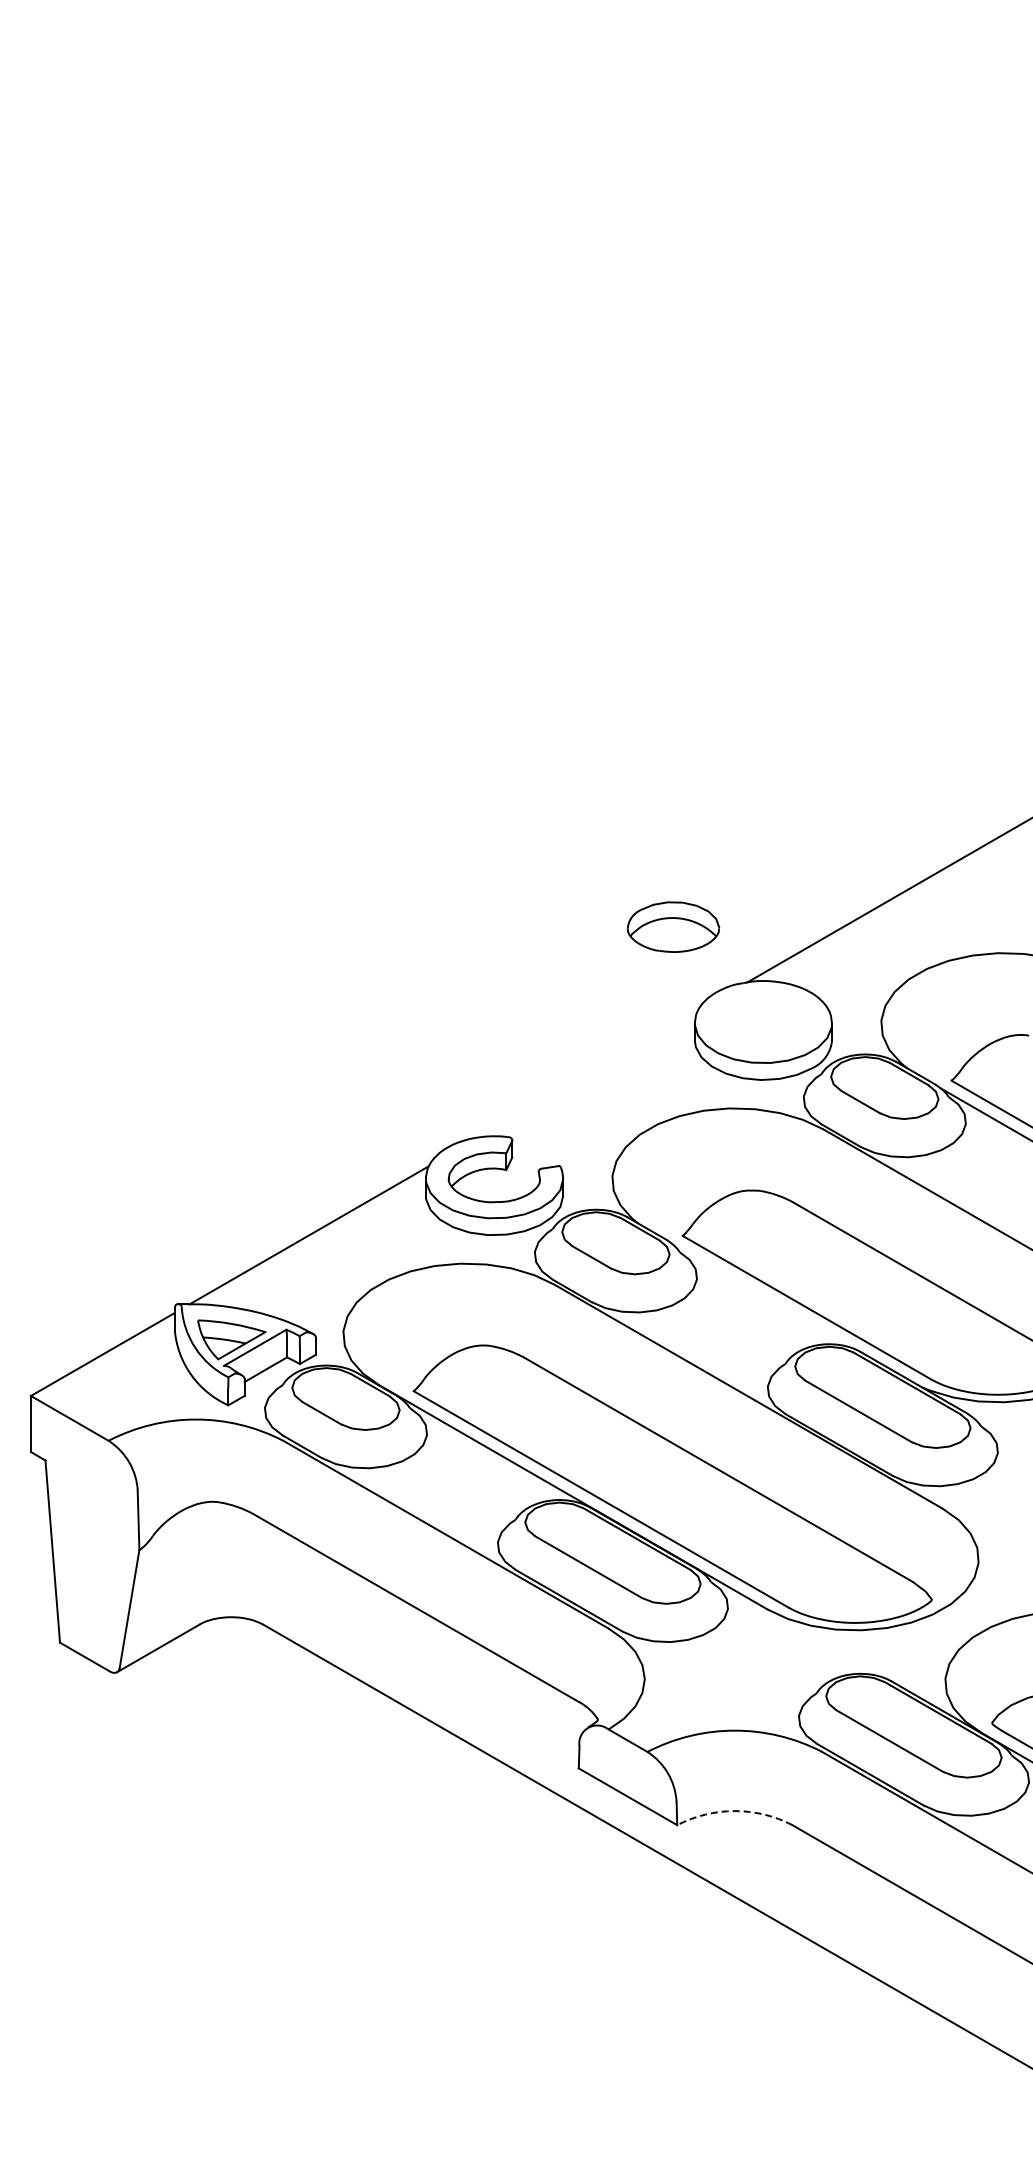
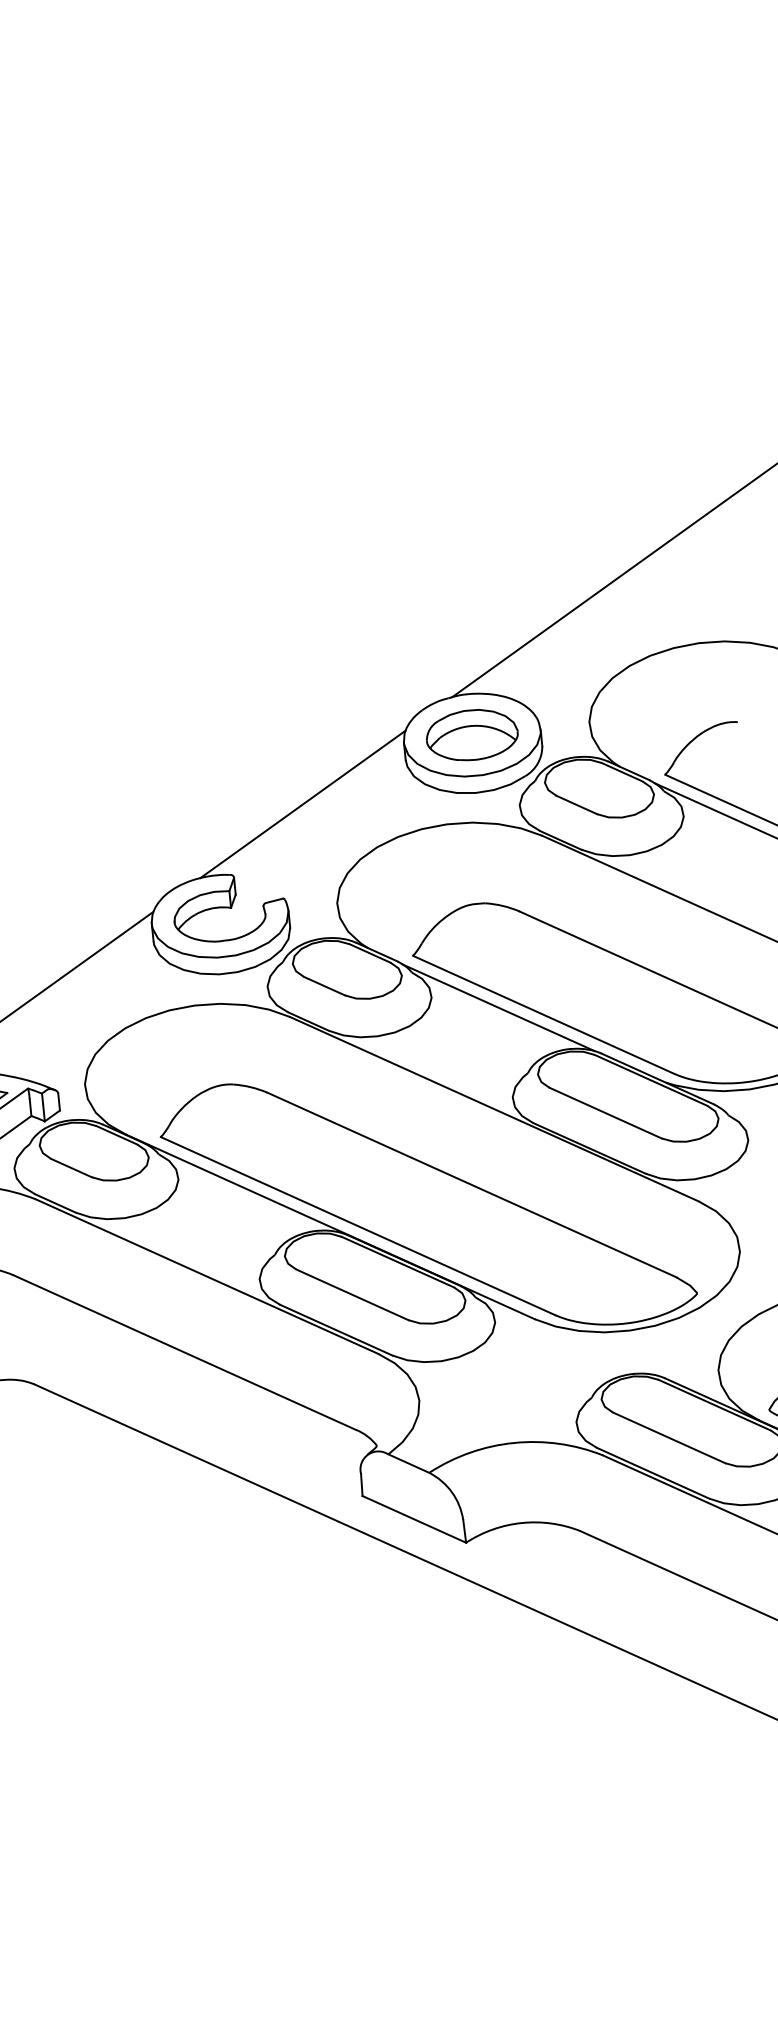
part: (673, 926) -> (472, 734), moved
line: (587, 1074) -> (302, 804), added
line: (762, 1295) -> (498, 1007), added
arc: (734, 1811) -> (521, 1523), dashed -> solid

